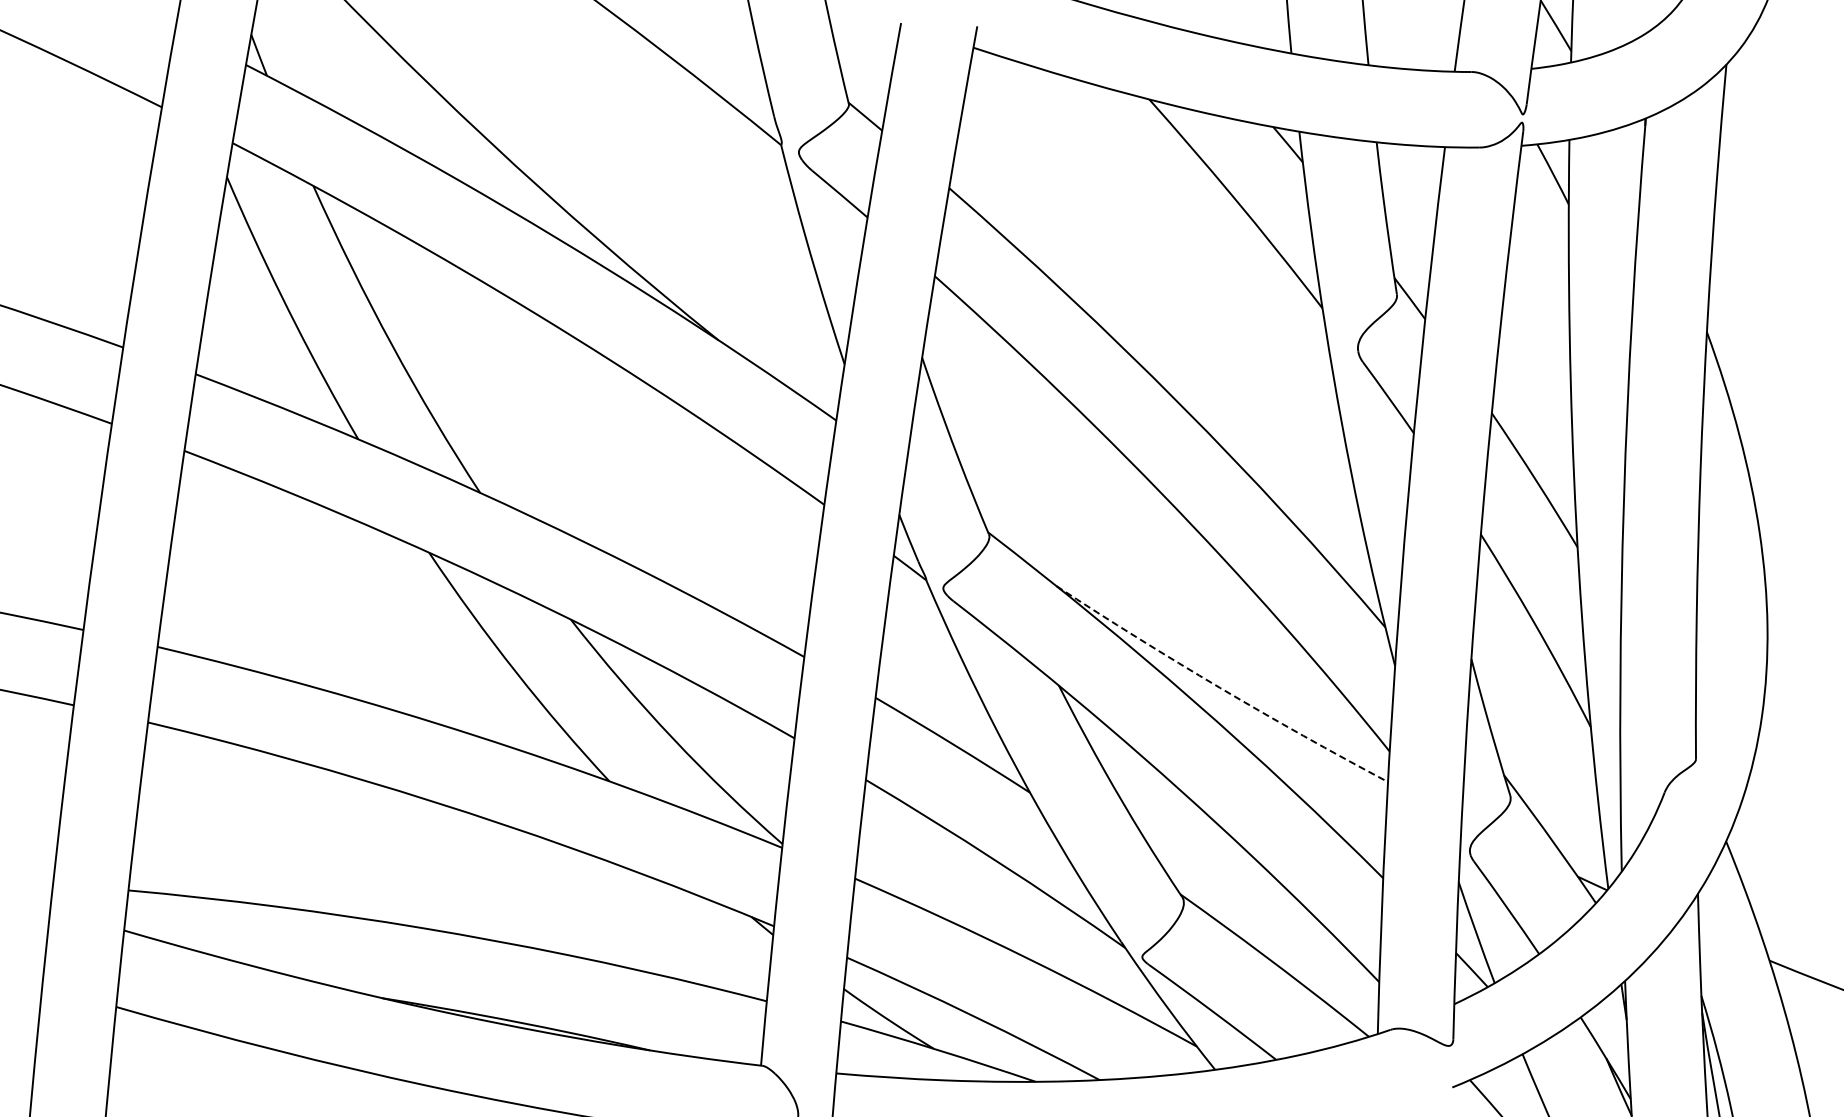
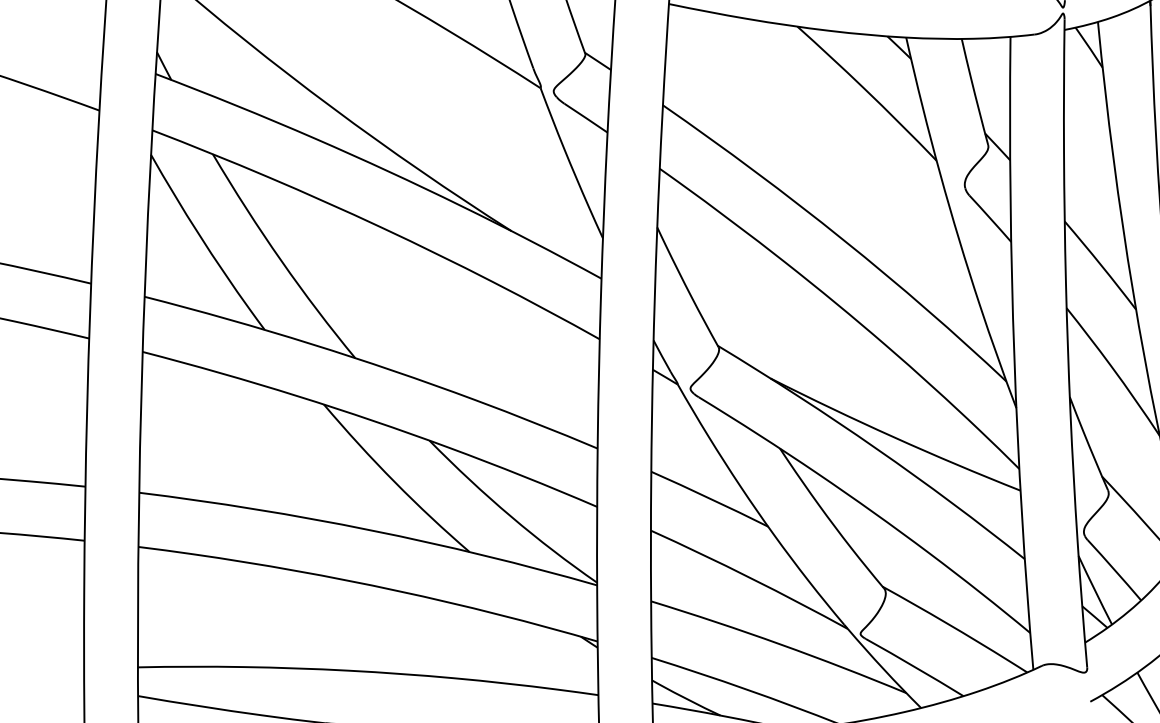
arc: (1220, 687) -> (894, 437), dashed -> solid

